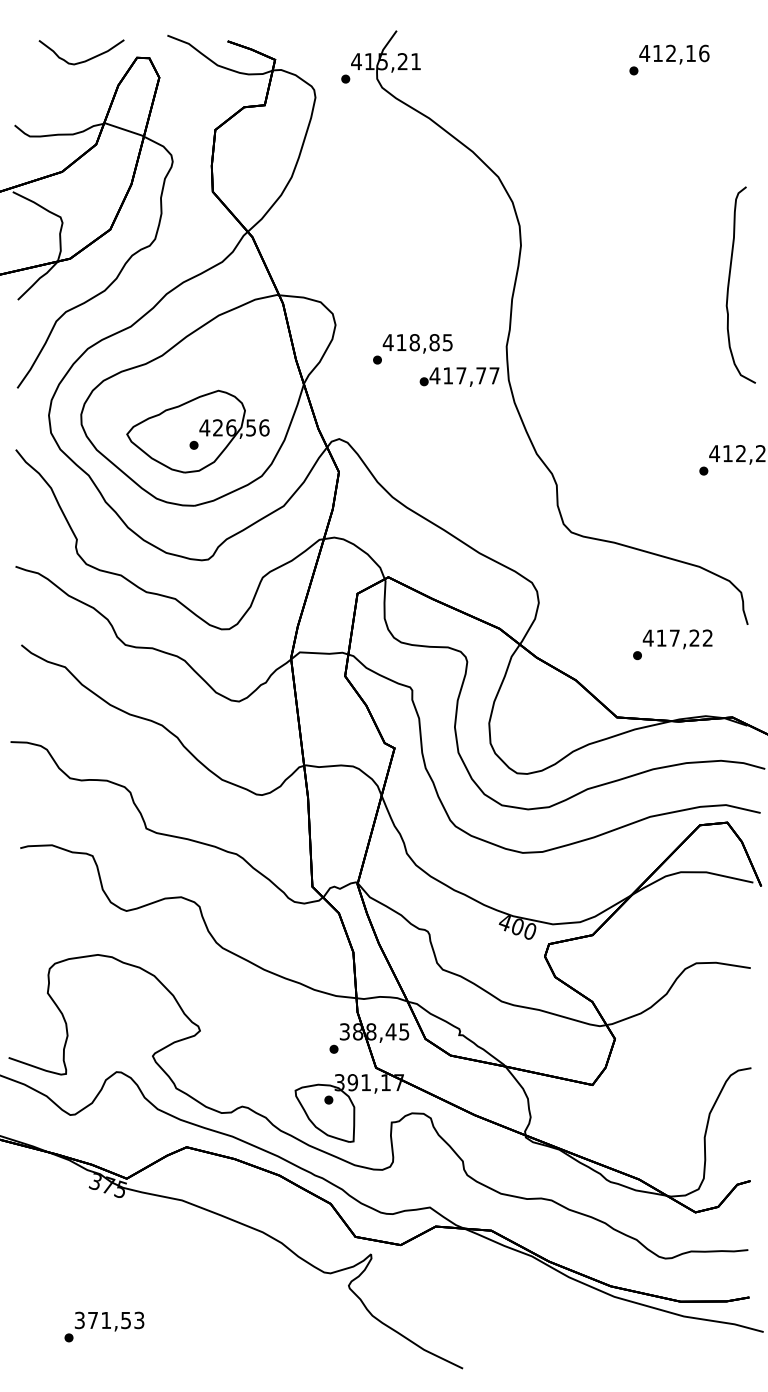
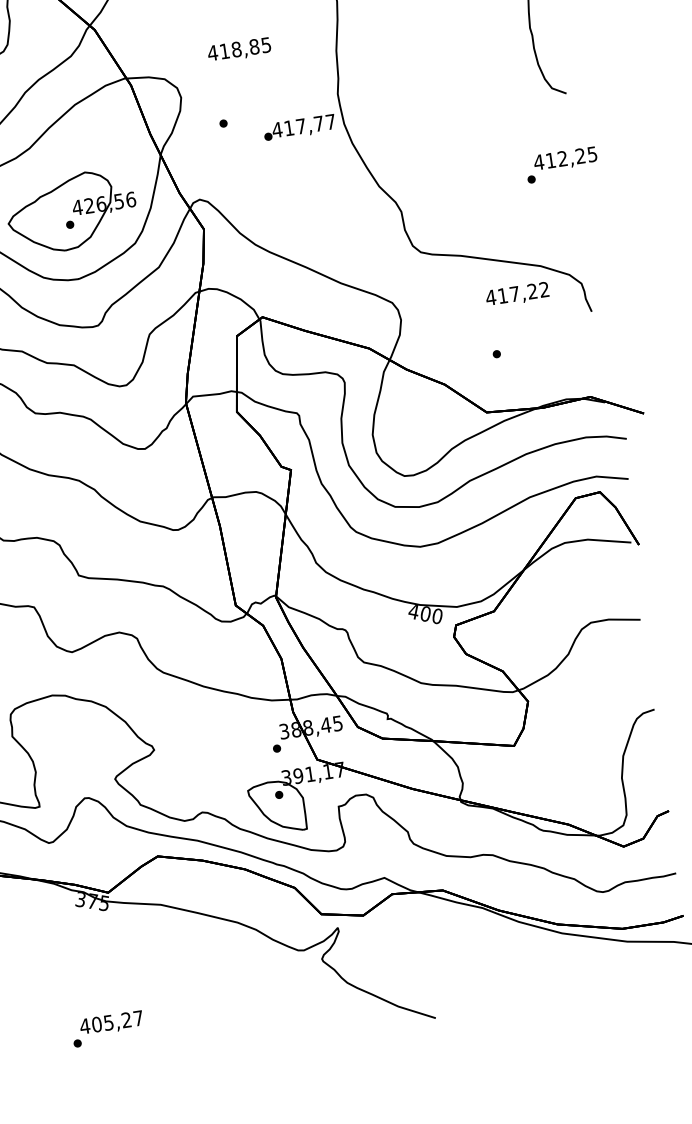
text: (417, 343) -> (239, 49), moved
text: (677, 639) -> (517, 294), moved
text: (109, 1320) -> (111, 1022), 371,53 -> 405,27

